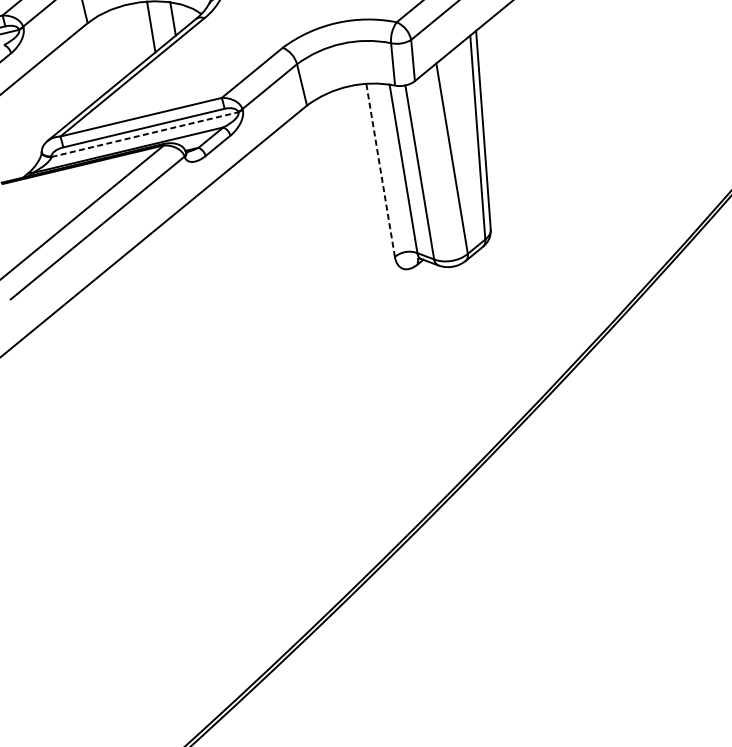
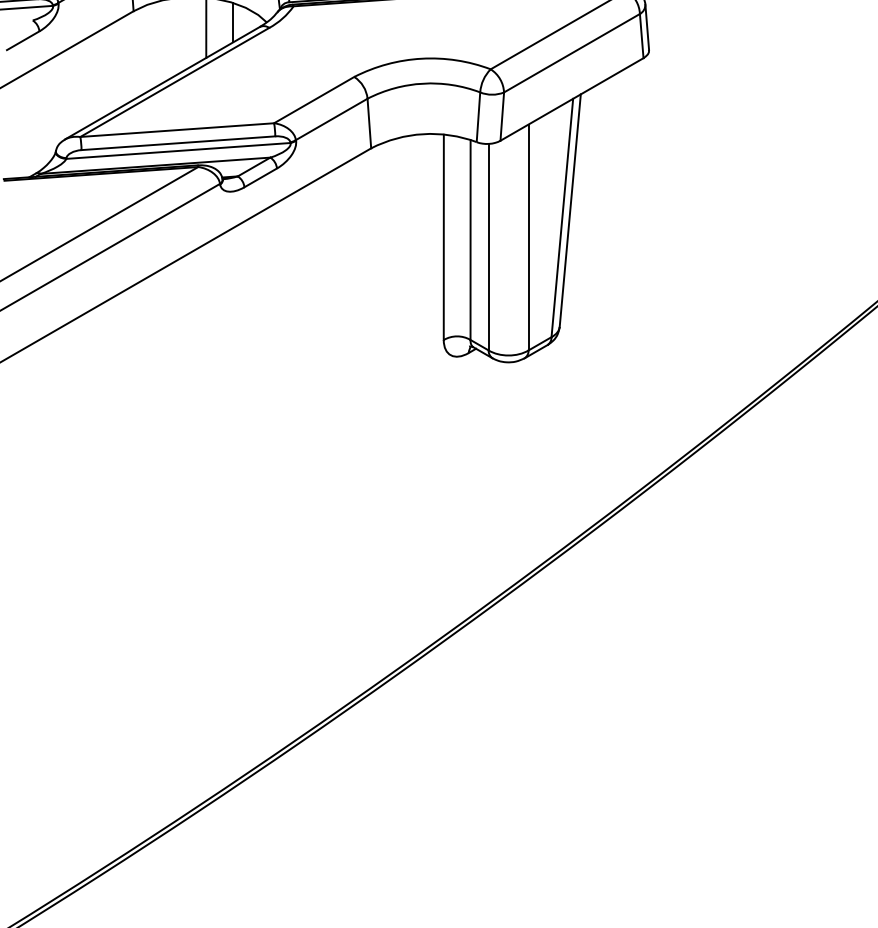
line: (144, 134) -> (178, 150), dashed -> solid
line: (380, 170) -> (443, 237), dashed -> solid

